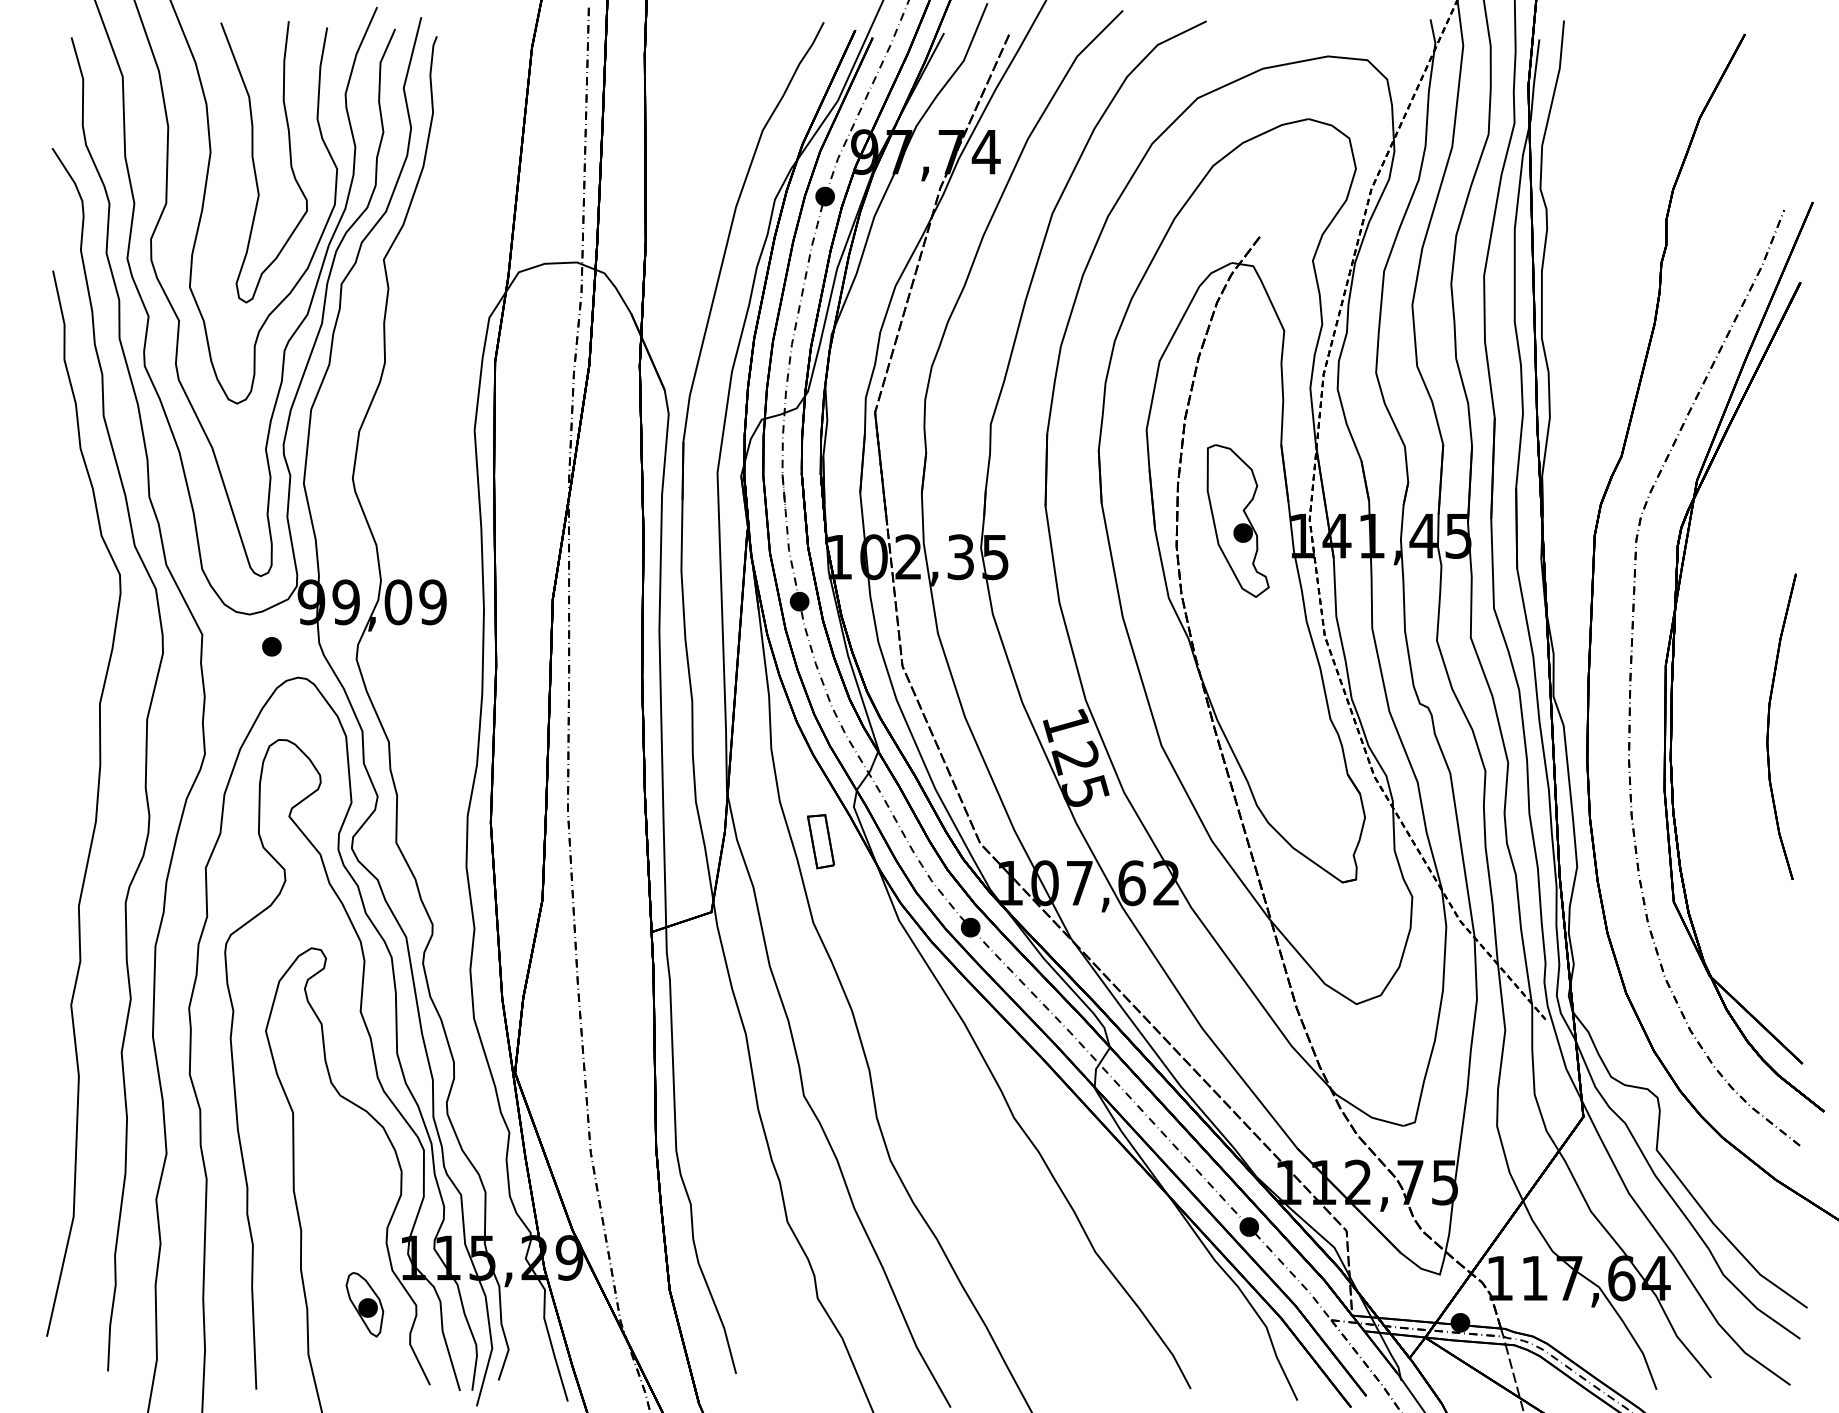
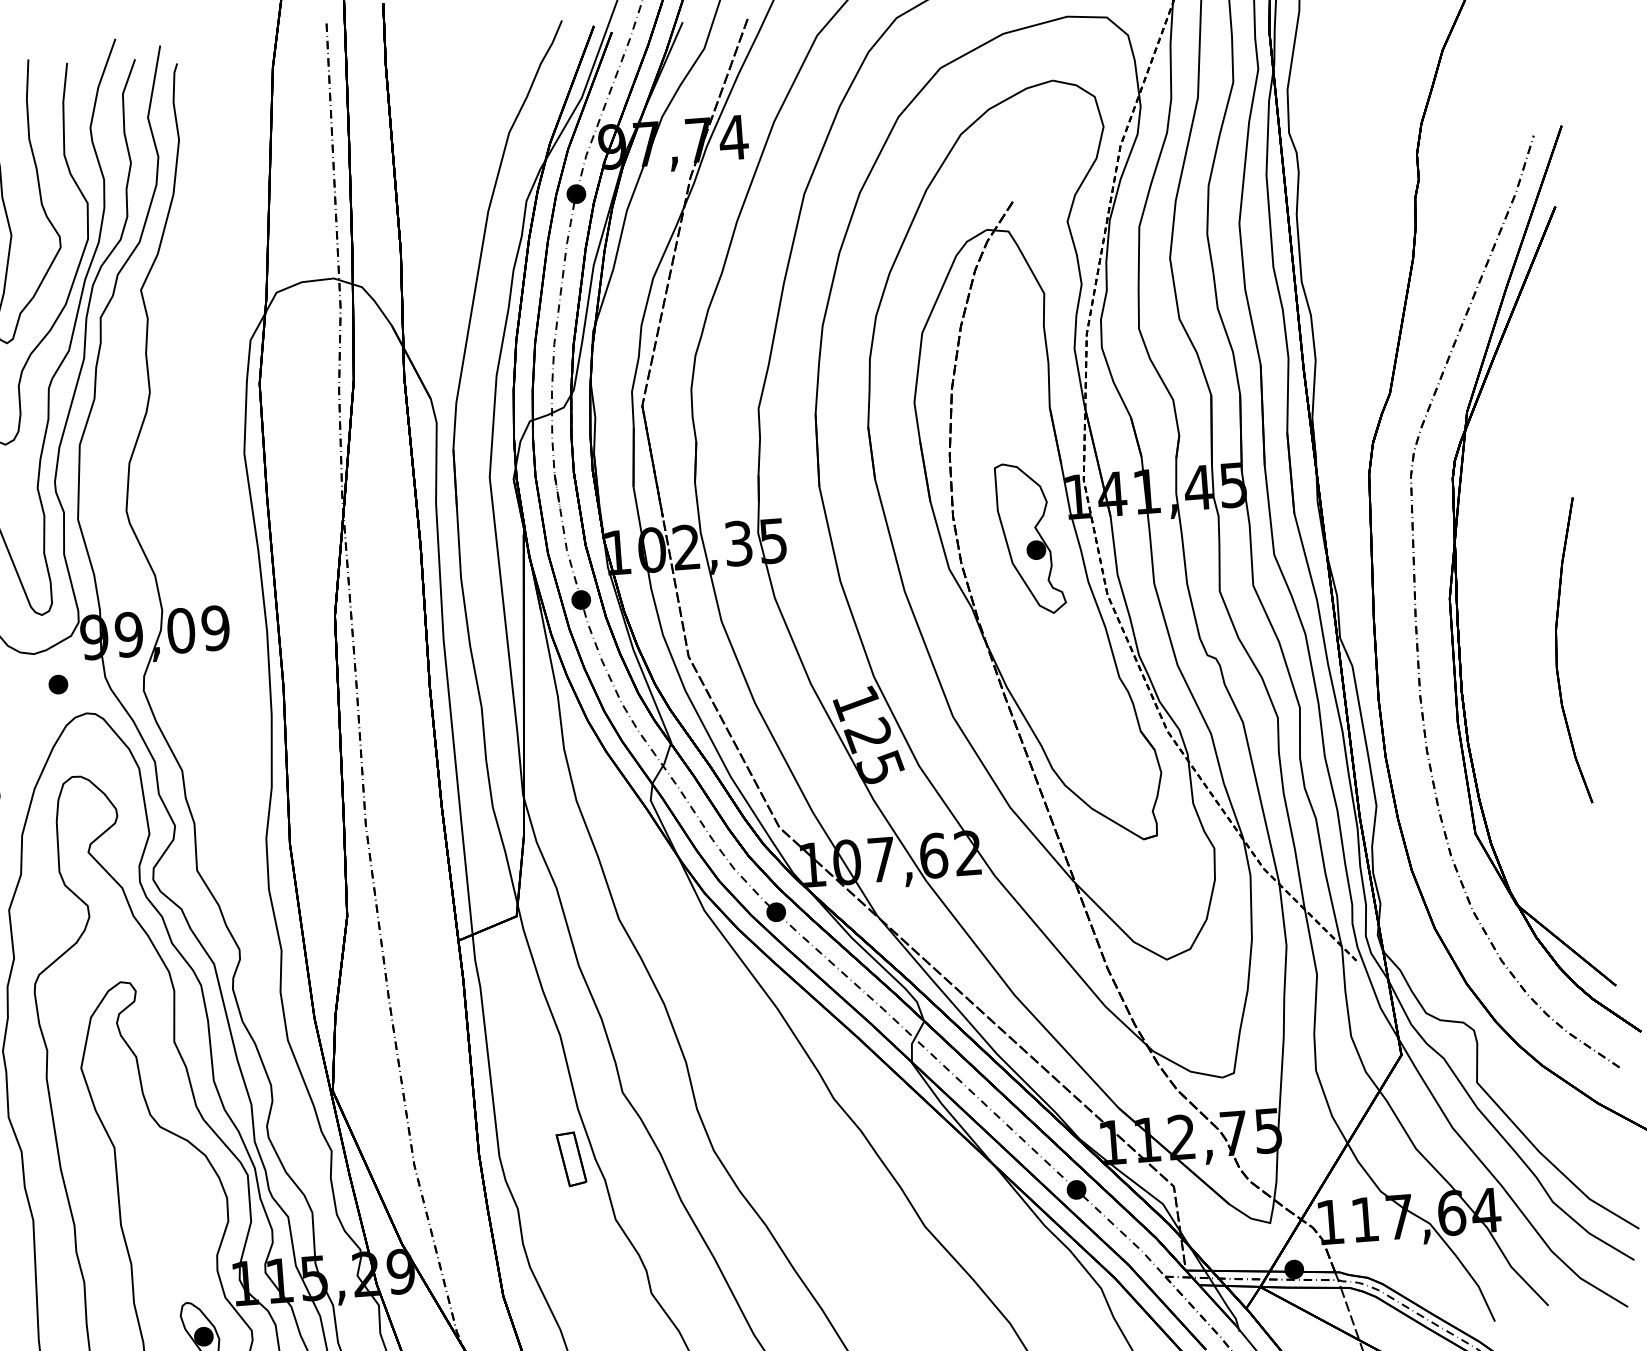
part: (1237, 520) -> (1029, 538), moved
part: (820, 841) -> (571, 1159), moved

